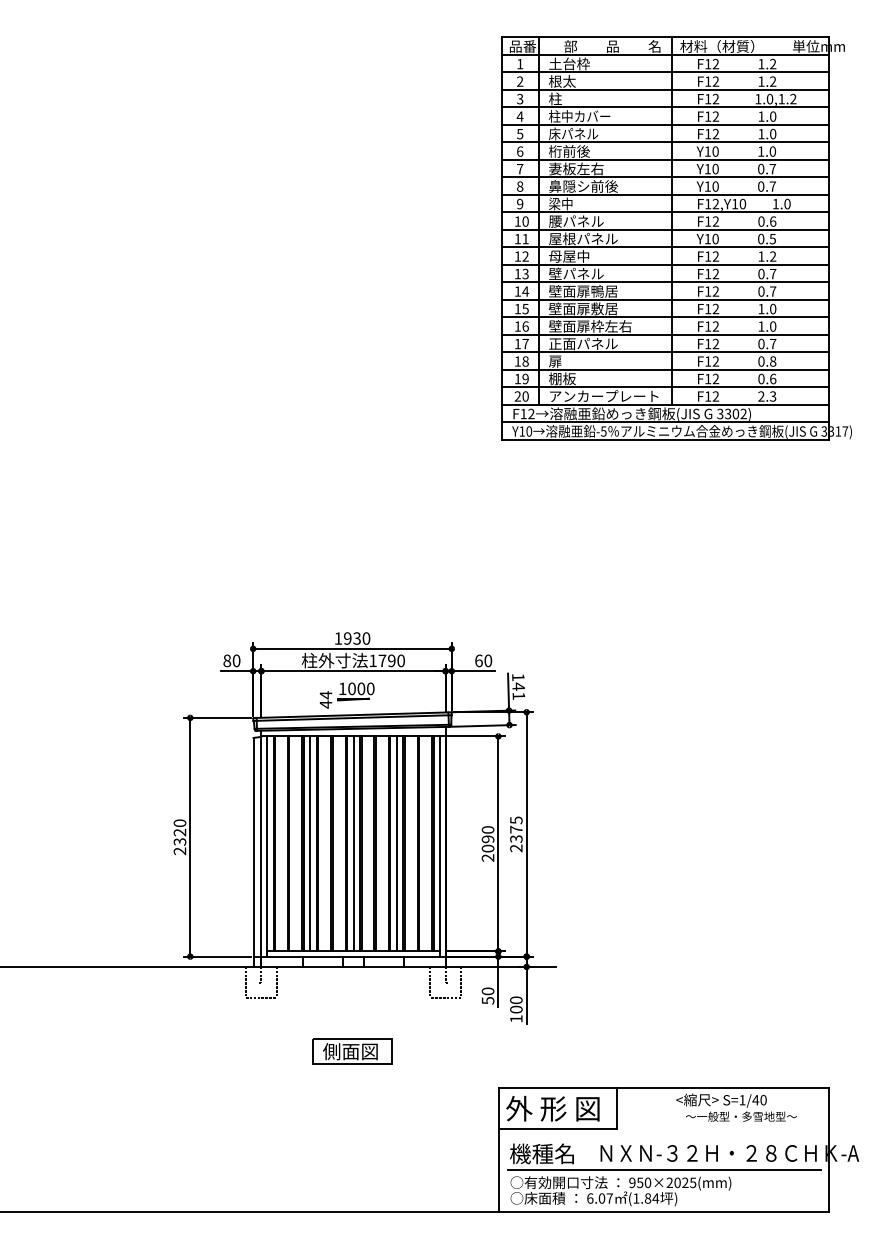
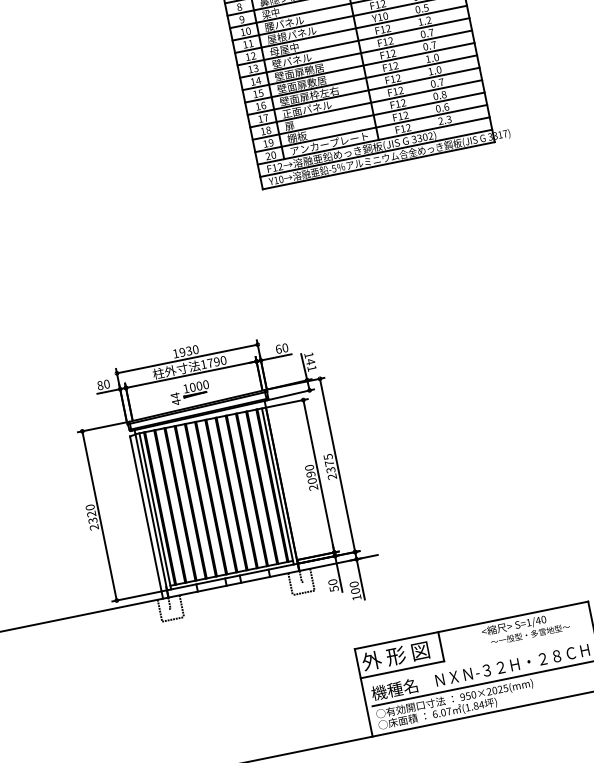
line: (310, 843) -> (185, 503), removed
line: (353, 843) -> (216, 496), removed
line: (396, 843) -> (246, 490), removed
part: (352, 1051) -> (245, 644), removed

